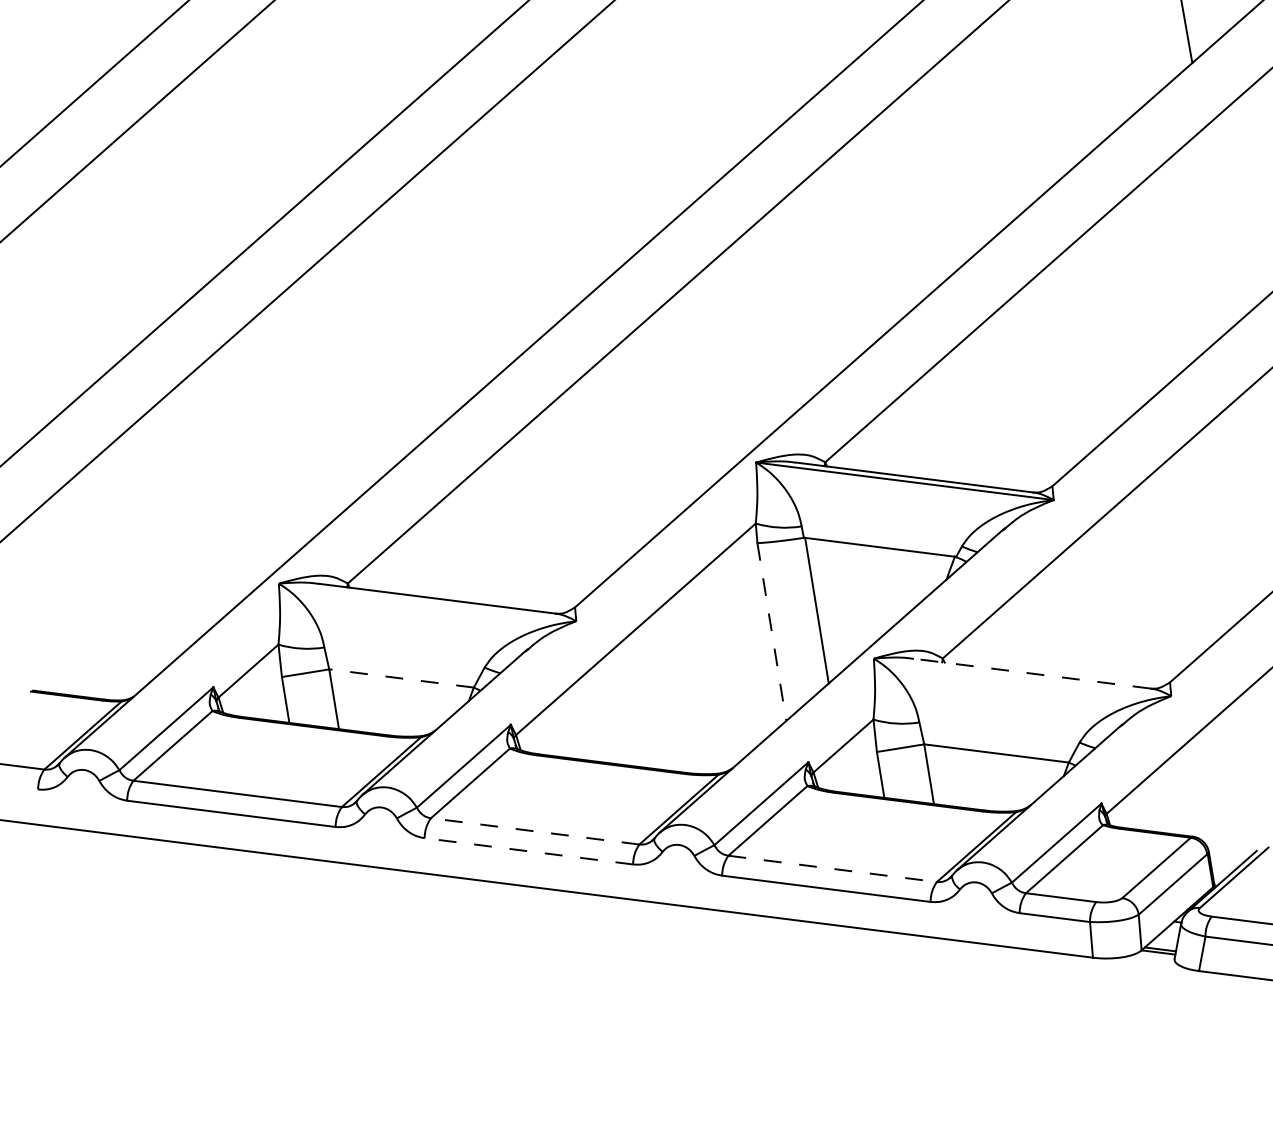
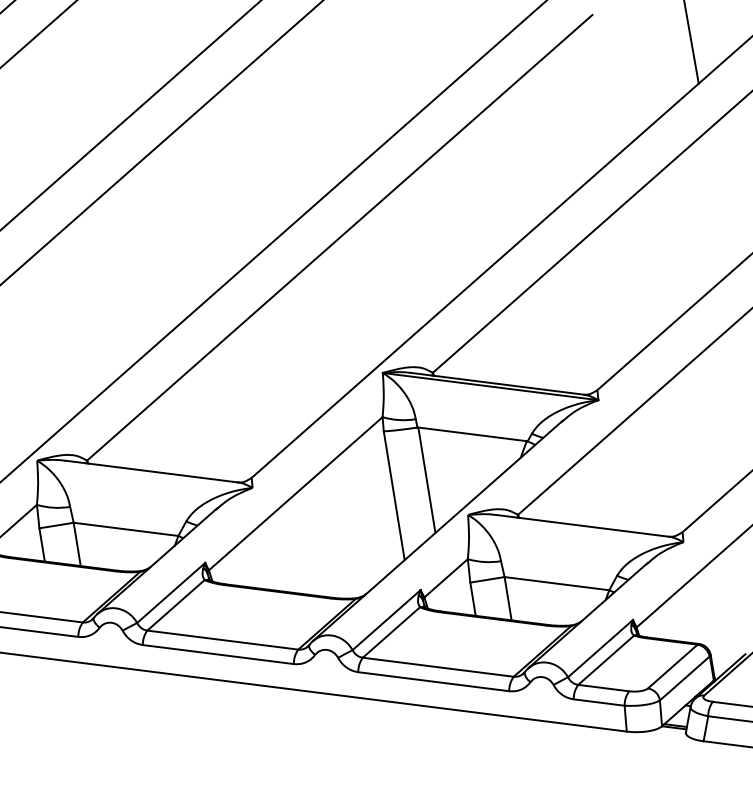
line: (771, 632) -> (393, 496), dashed -> solid
line: (1031, 673) -> (582, 525), dashed -> solid
line: (401, 678) -> (126, 529), dashed -> solid
line: (534, 831) -> (222, 640), dashed -> solid
line: (528, 851) -> (217, 654), dashed -> solid
line: (833, 868) -> (438, 666), dashed -> solid

